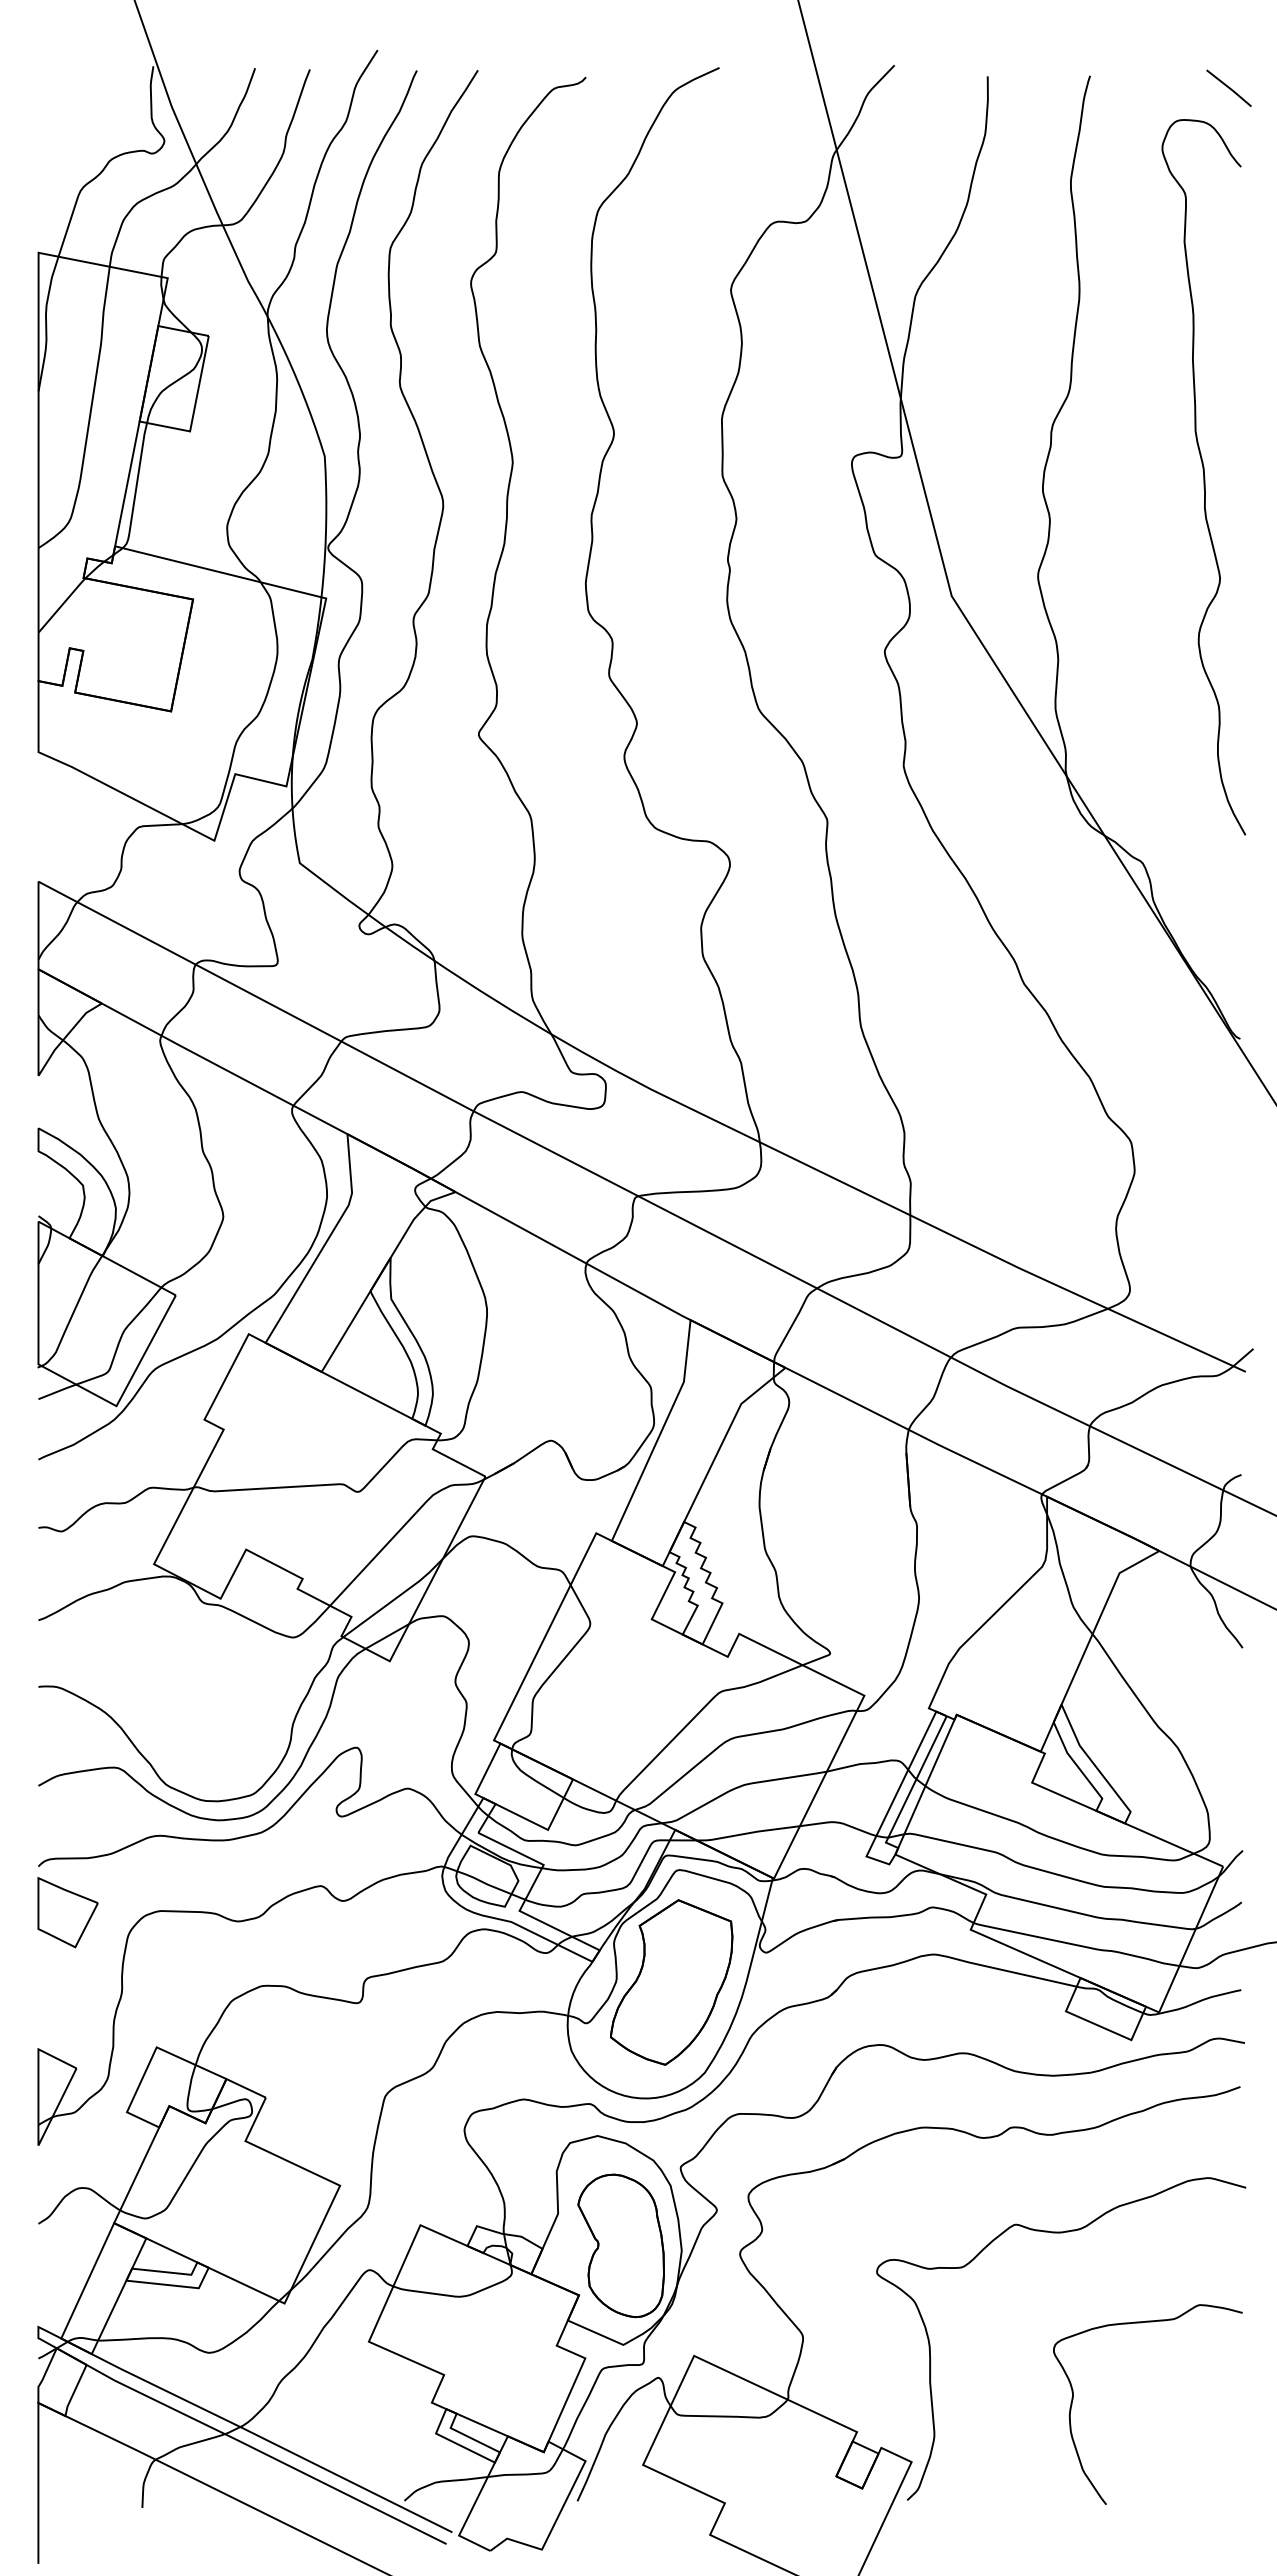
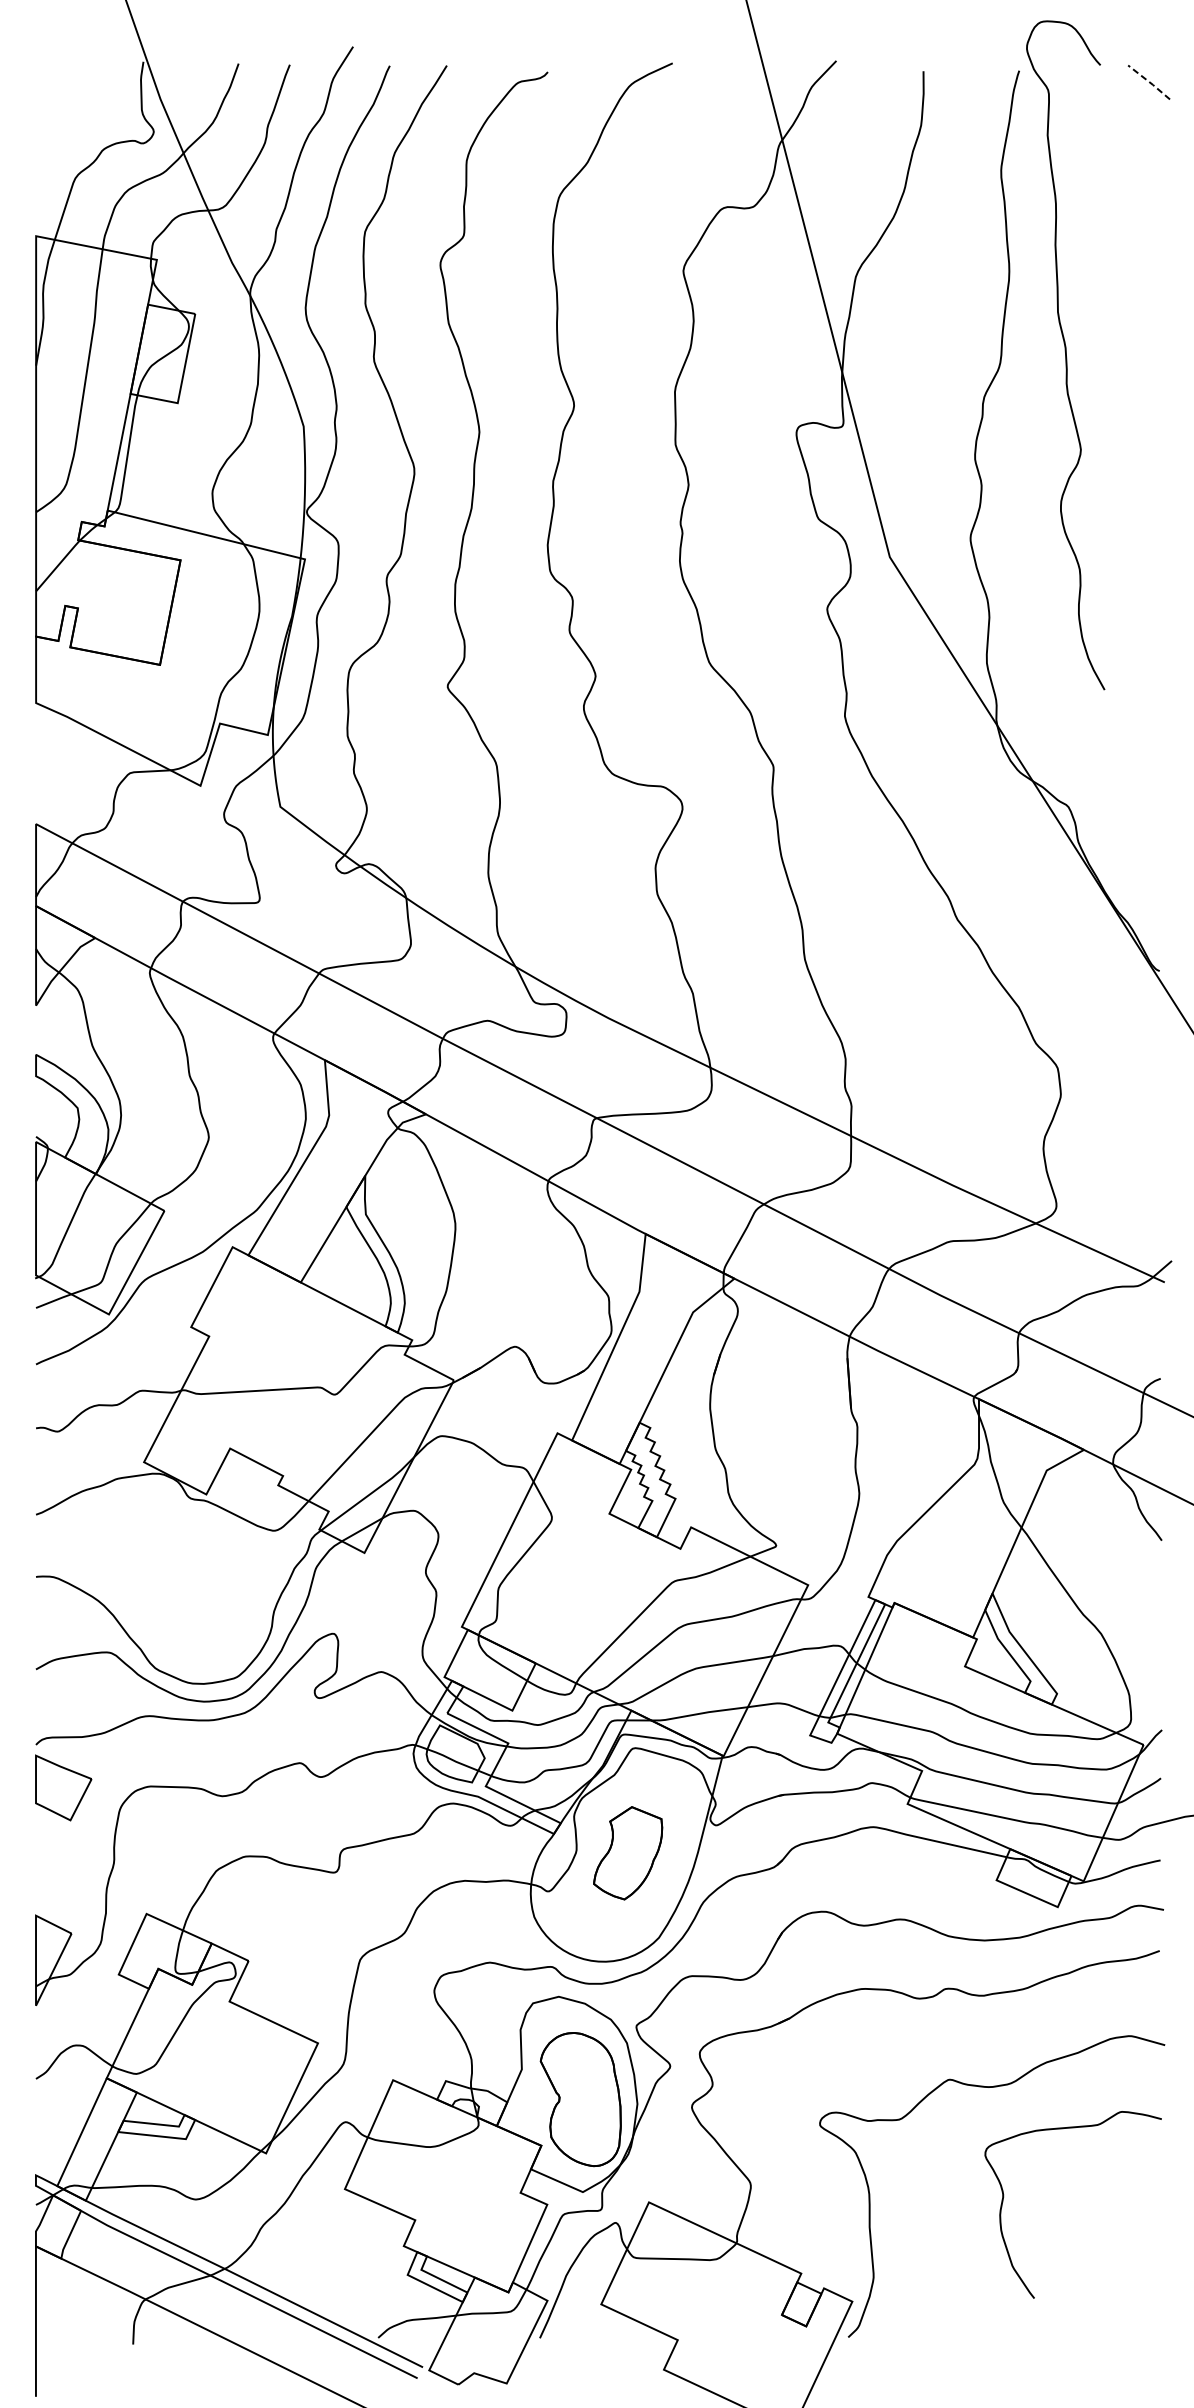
line: (1229, 87) -> (1149, 81), solid -> dashed
curve: (1203, 477) -> (1065, 355), moved
part: (671, 1982) -> (627, 1853), size x0.6
curve: (1073, 2400) -> (1003, 2201), moved

